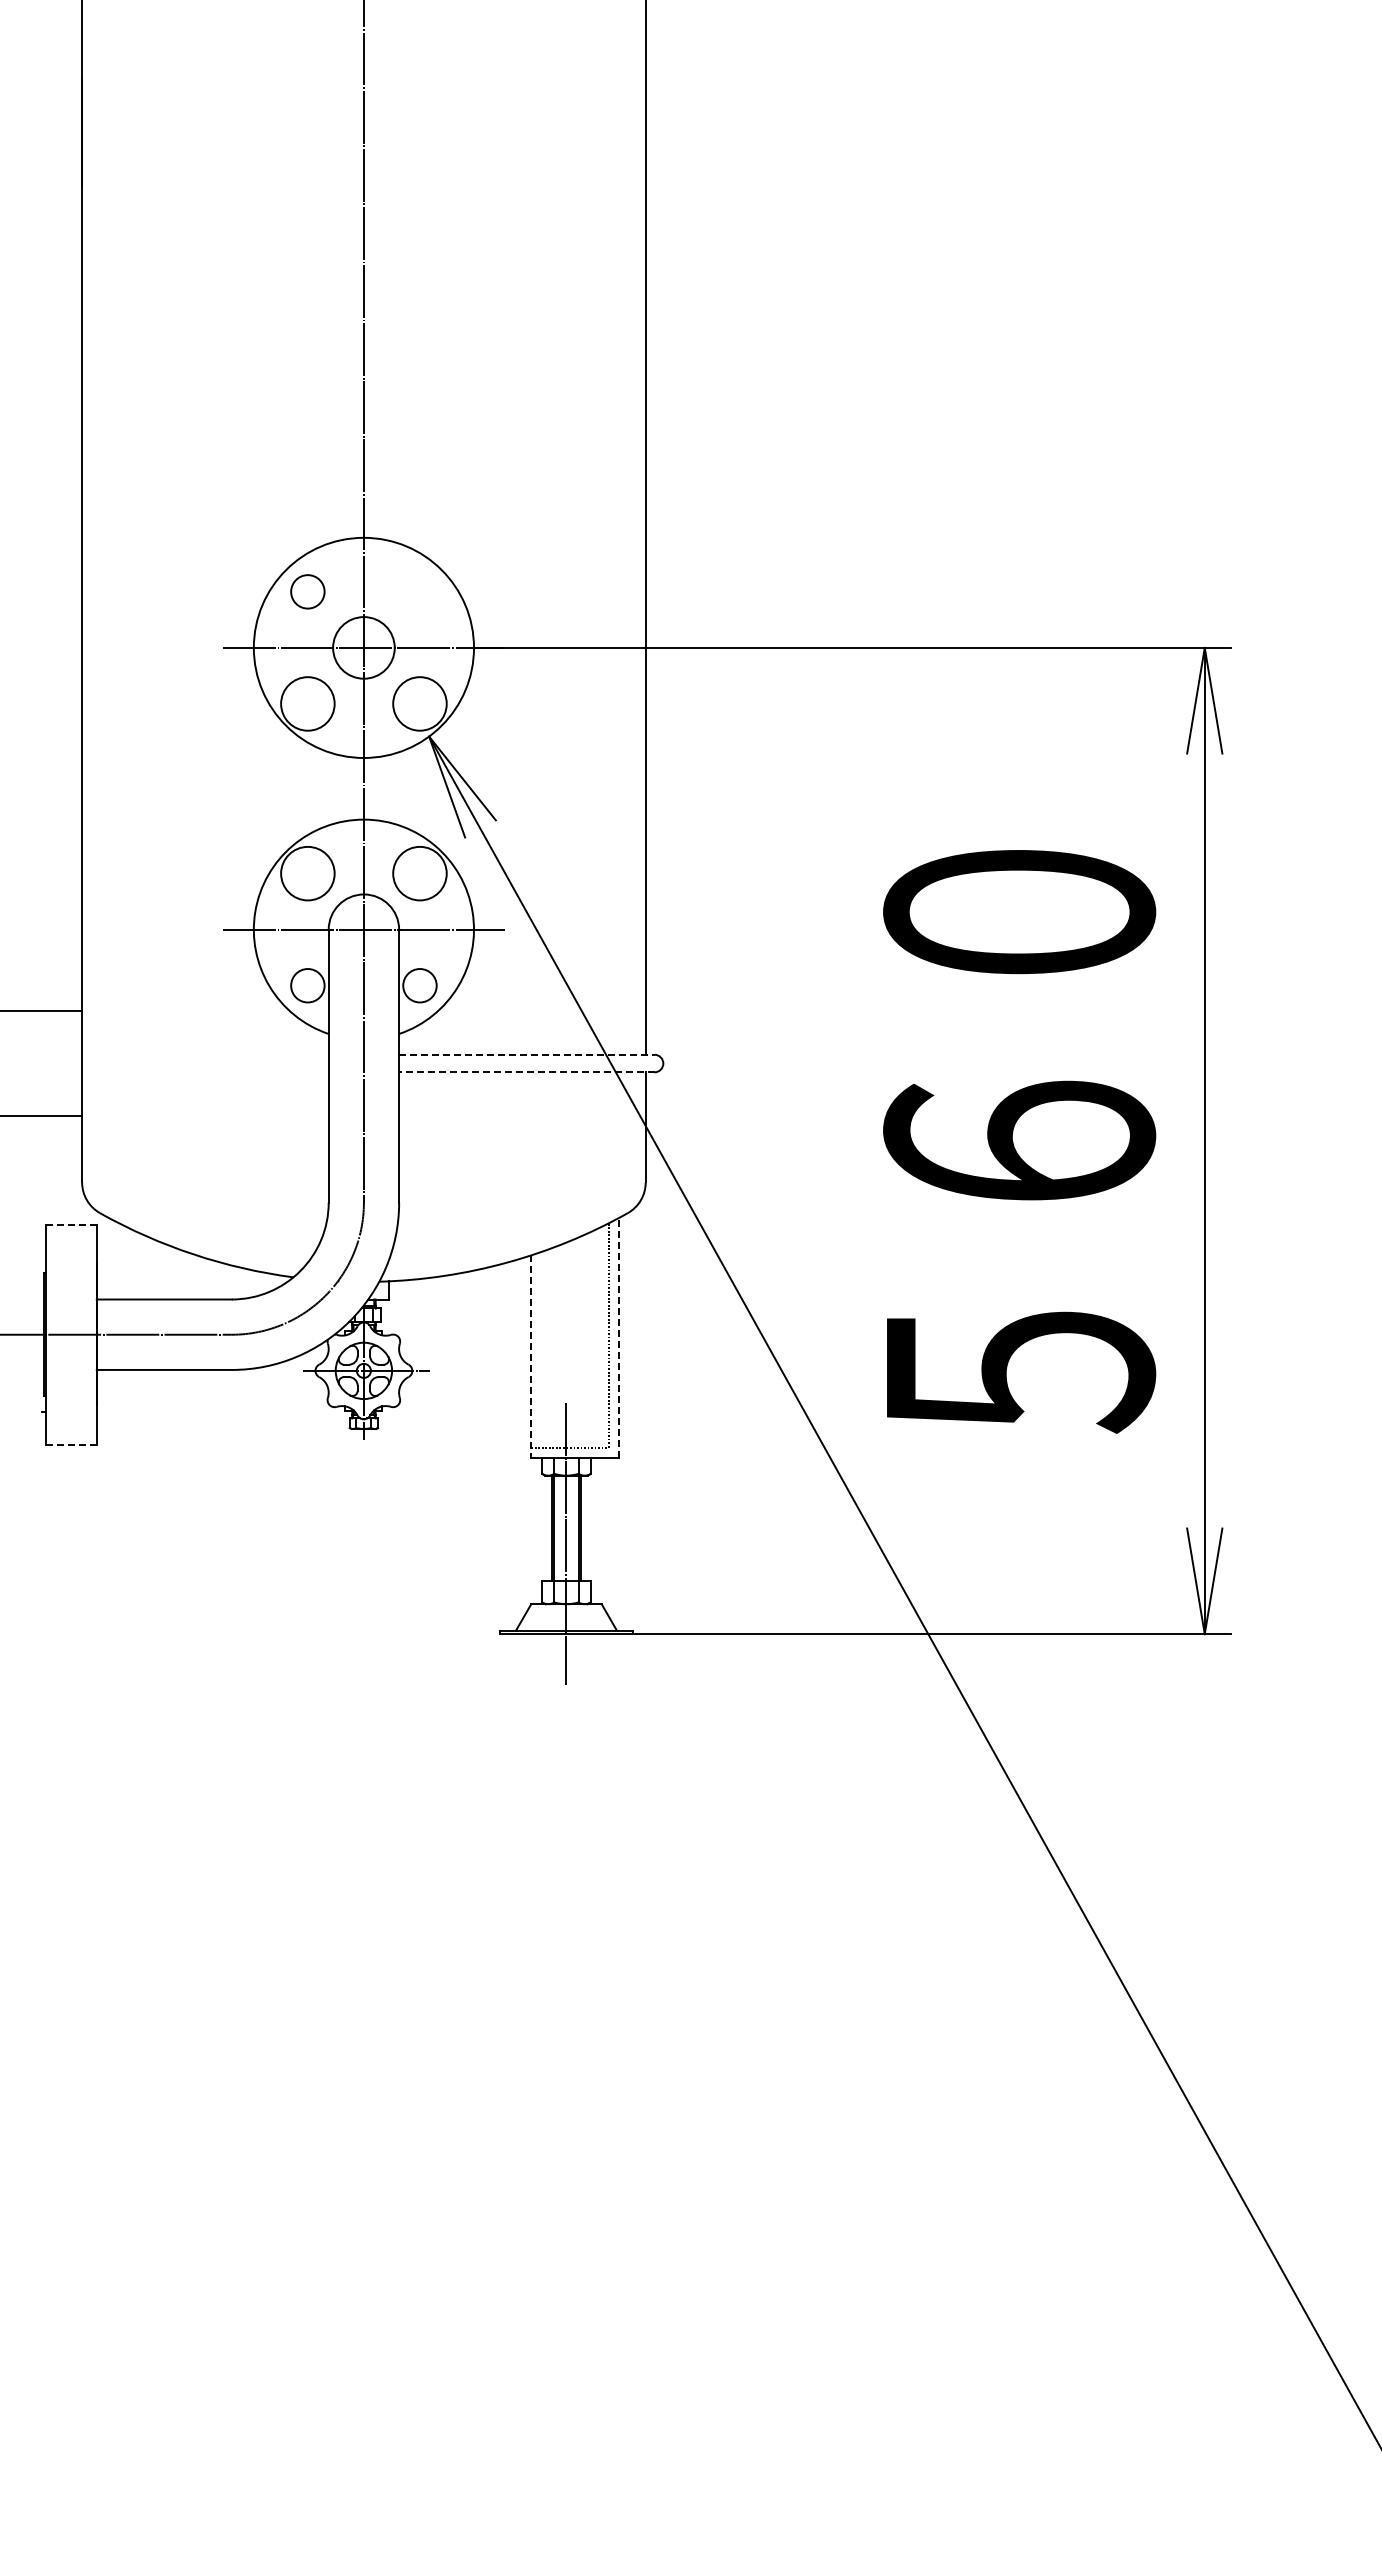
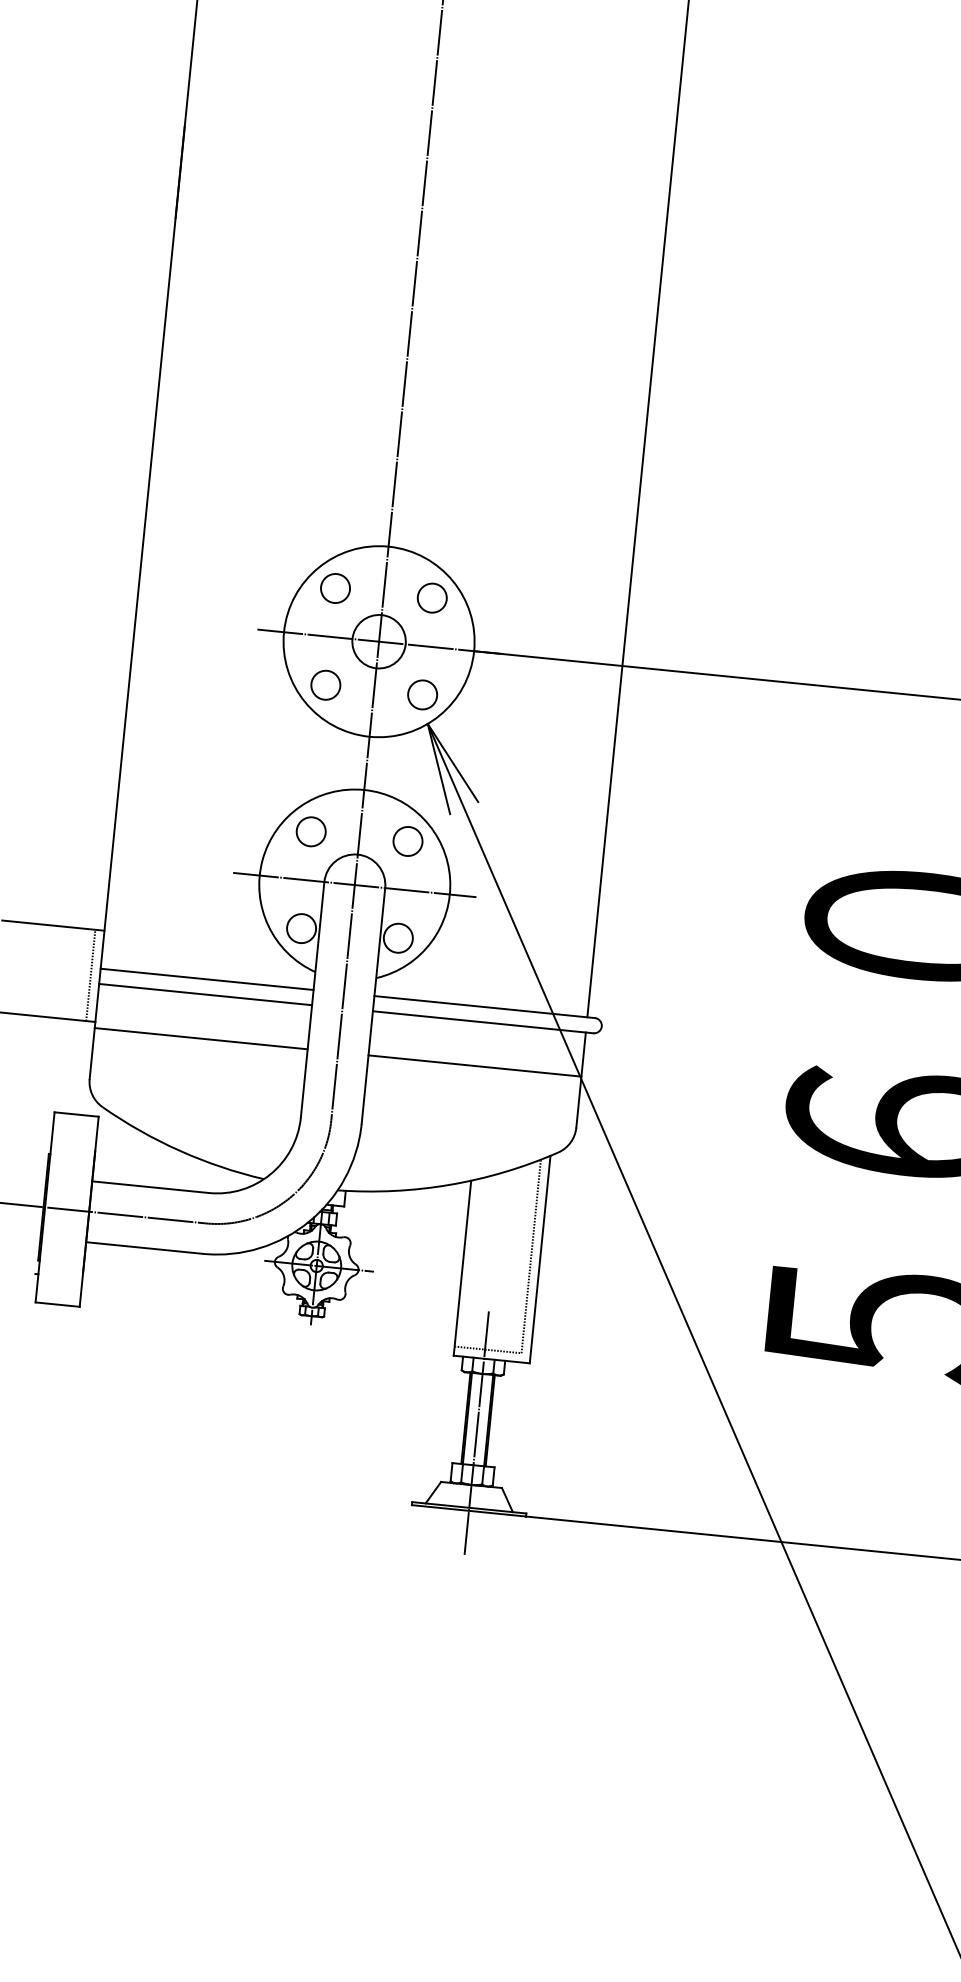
circle: (419, 591) -> (431, 597), added
circle: (307, 703) -> (325, 684), size x0.62
circle: (419, 703) -> (422, 694), size x0.62
circle: (307, 873) -> (310, 831), size x0.62
circle: (419, 873) -> (407, 841), size x0.62
line: (205, 1054) -> (207, 979), added
line: (526, 1054) -> (484, 1006), dashed -> solid
line: (71, 1063) -> (90, 975), added
line: (205, 1072) -> (205, 994), added
line: (526, 1072) -> (482, 1022), dashed -> solid
line: (205, 1123) -> (201, 1038), added
line: (522, 1123) -> (475, 1066), added
line: (71, 1224) -> (76, 1114), dashed -> solid
line: (619, 1337) -> (540, 1259), dashed -> solid
line: (531, 1357) -> (462, 1268), dashed -> solid
line: (71, 1444) -> (57, 1304), dashed -> solid

